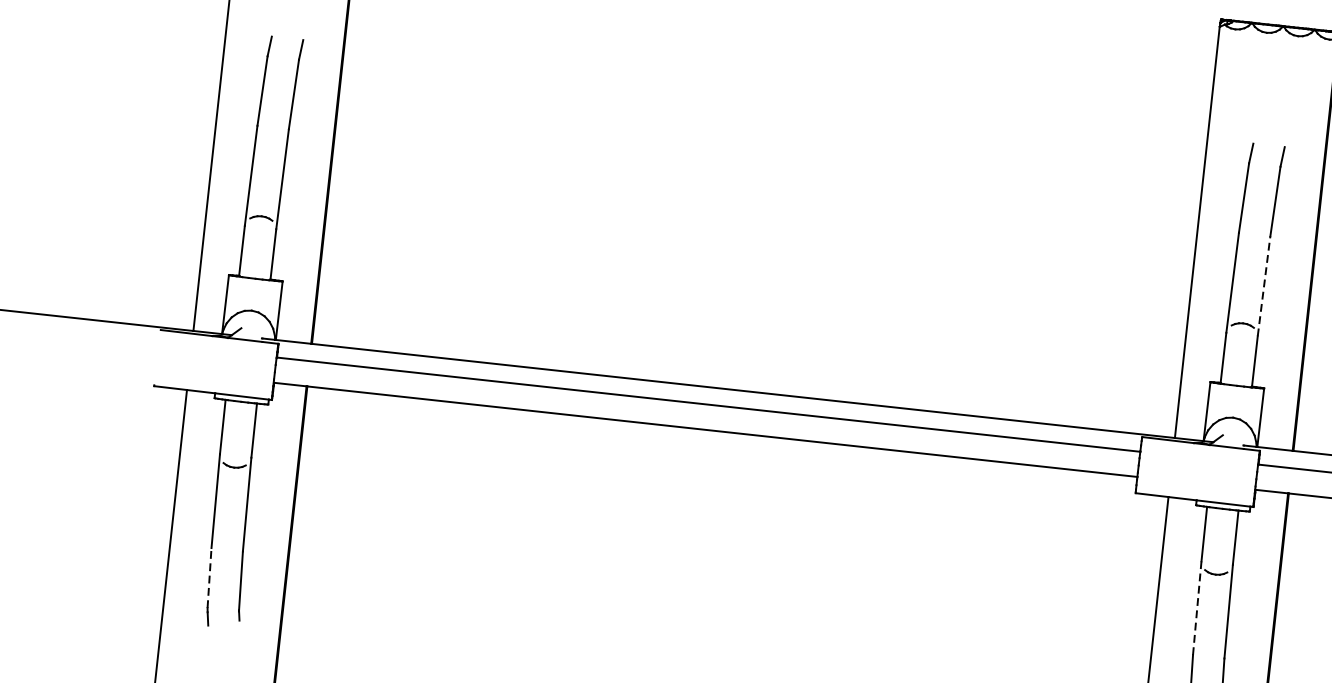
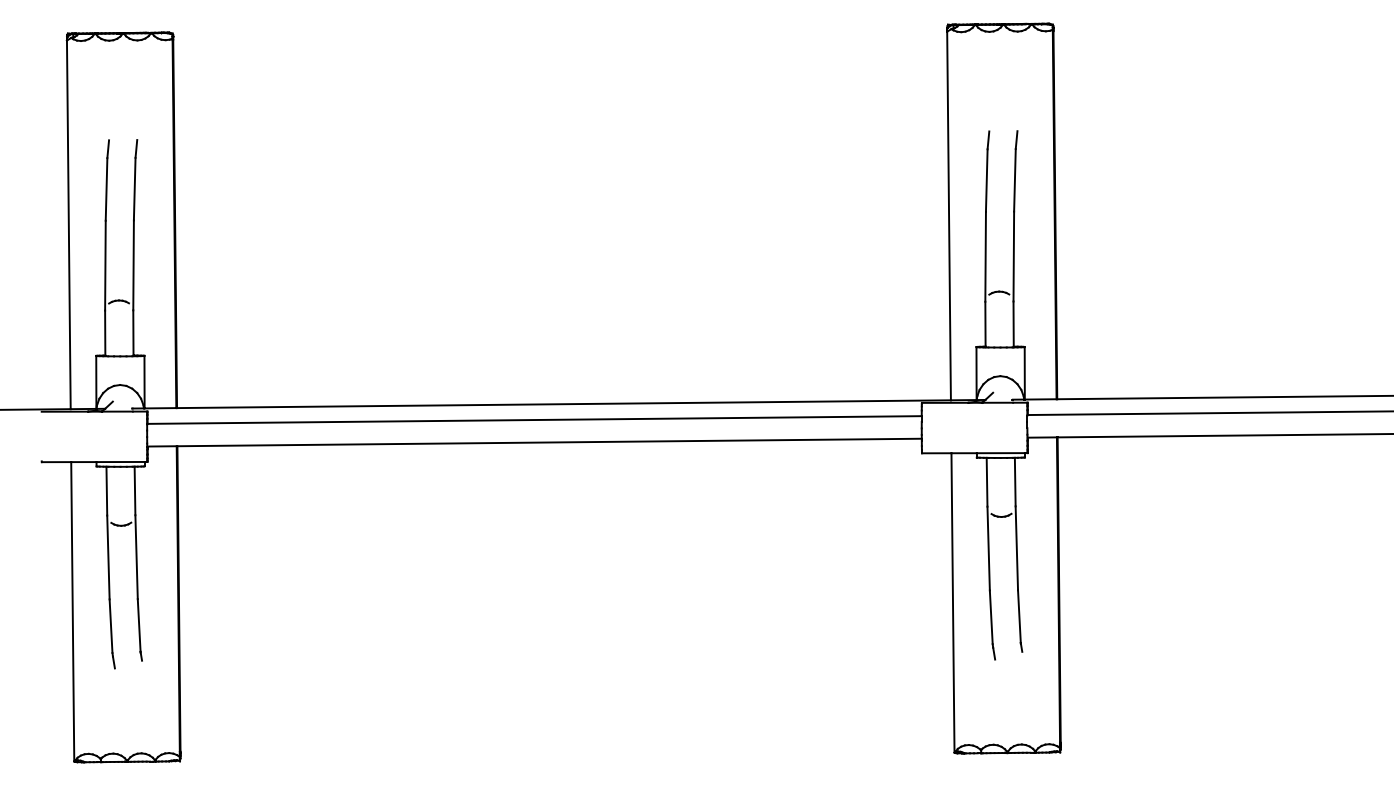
line: (1263, 286) -> (1013, 256), dashed -> solid
line: (210, 578) -> (111, 626), dashed -> solid
line: (1197, 608) -> (988, 548), dashed -> solid

